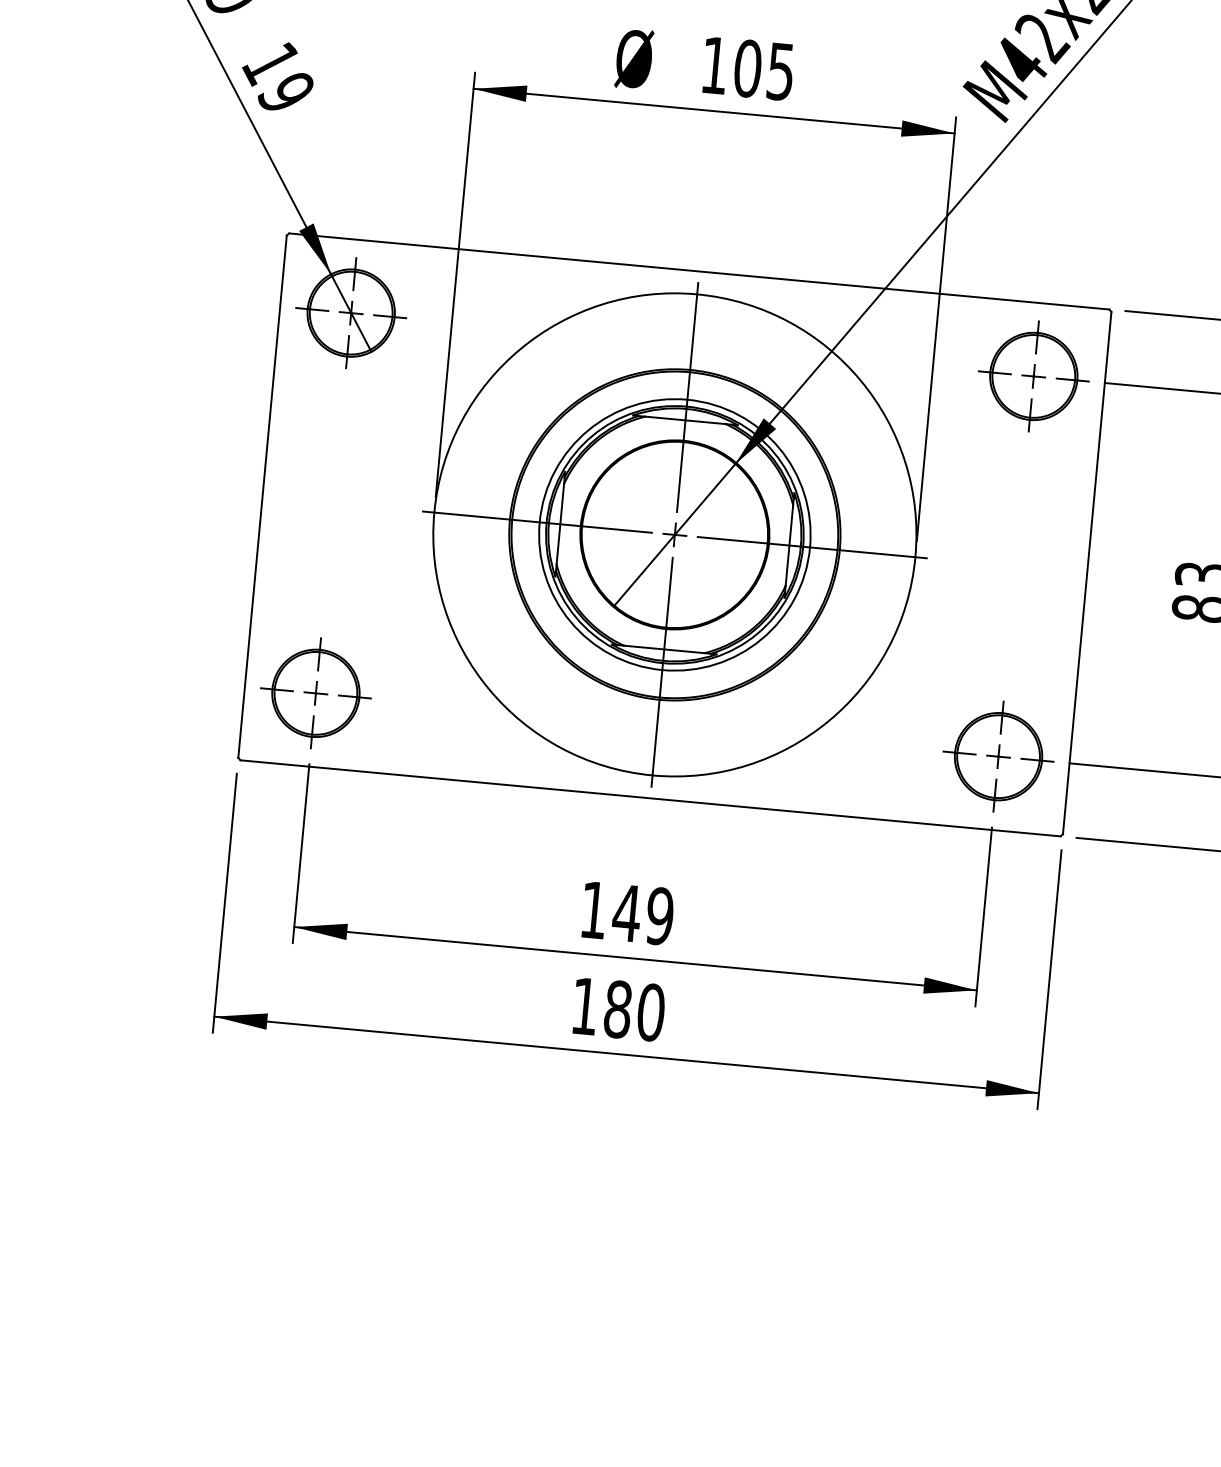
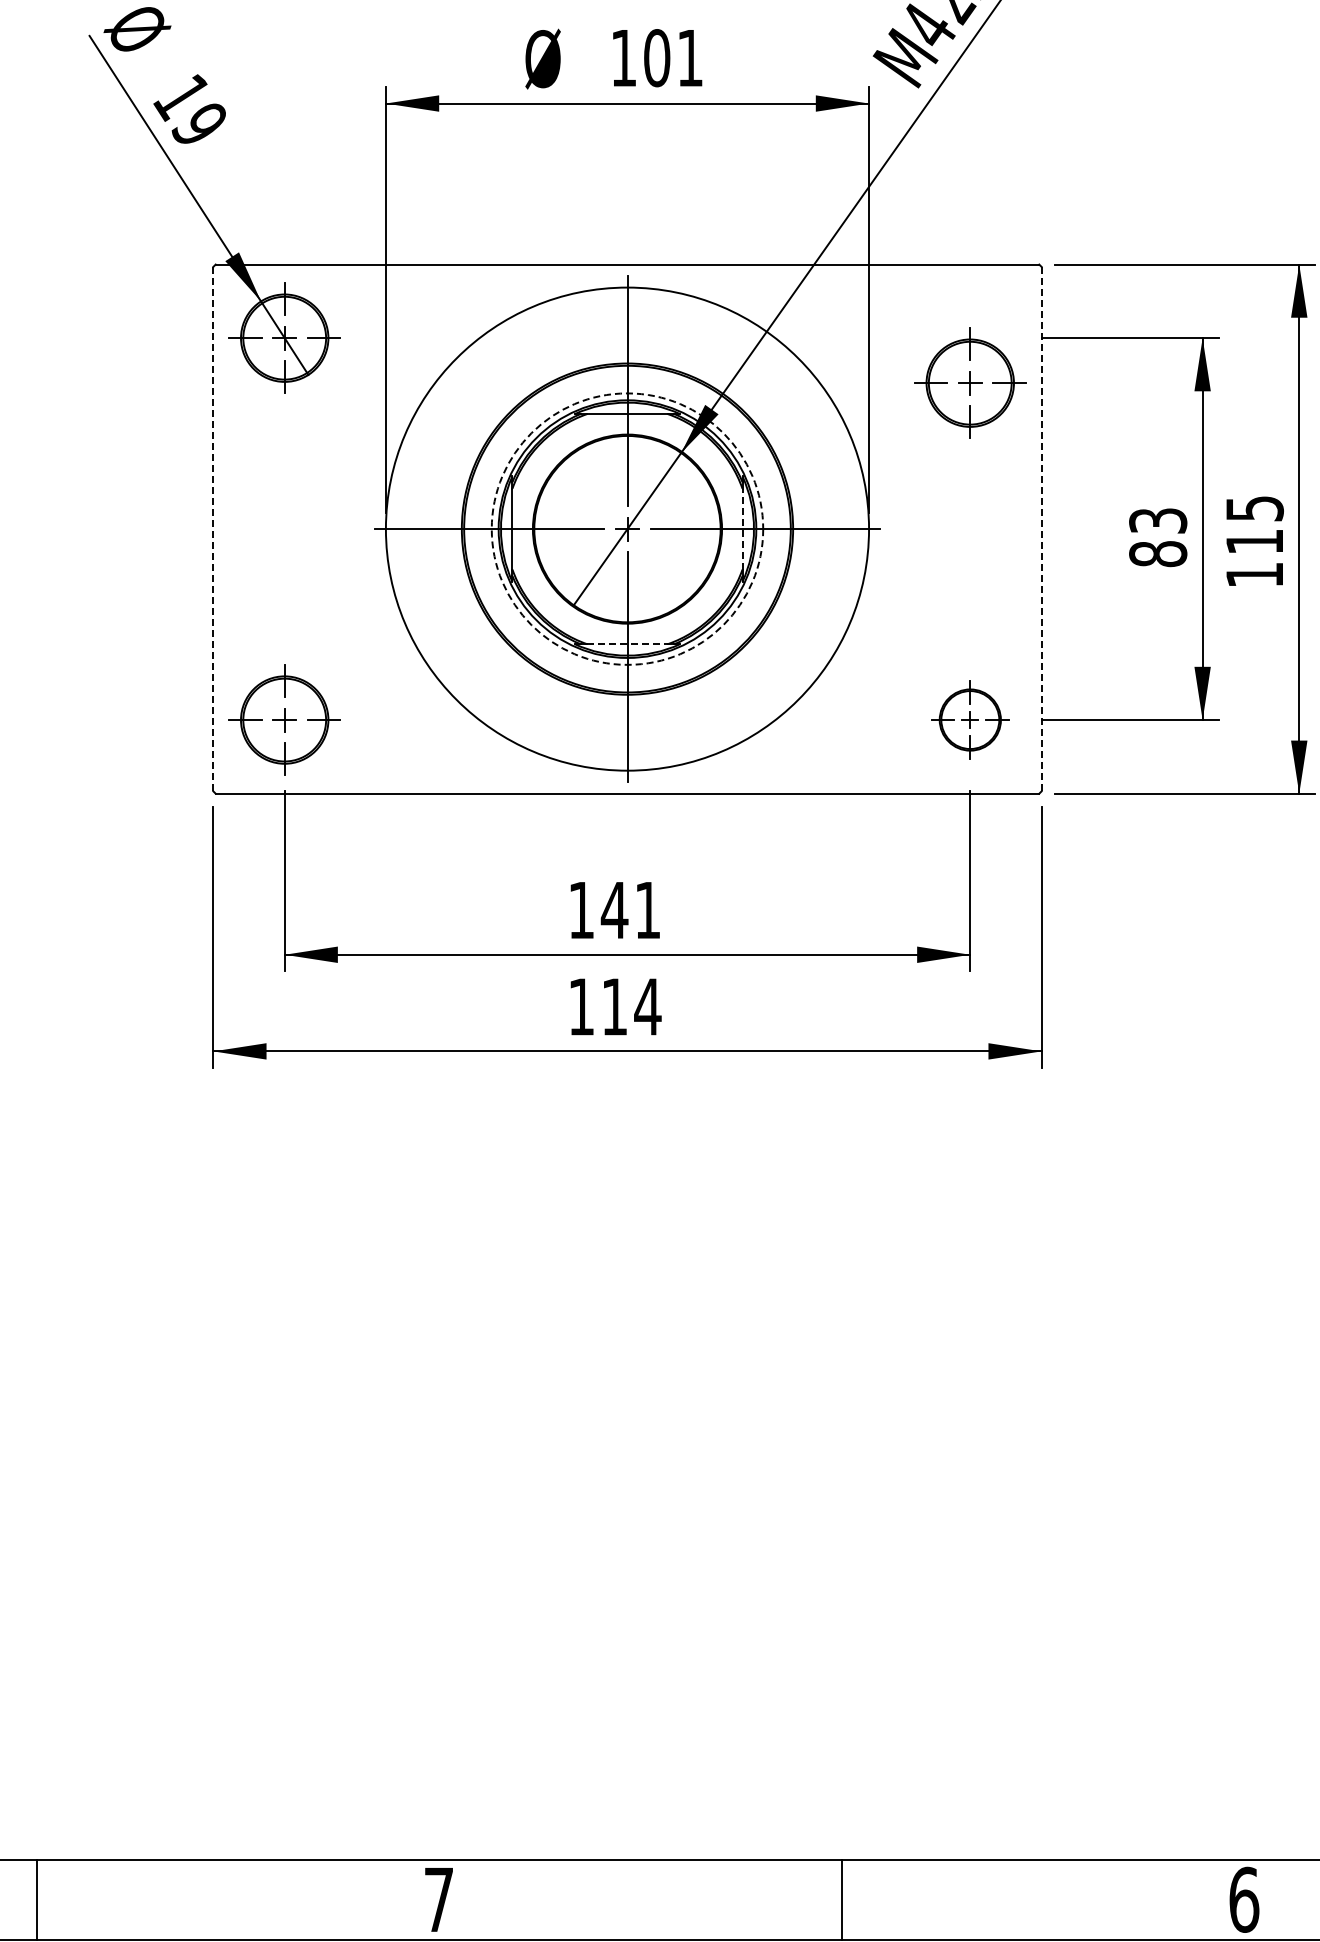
text: (780, 72) -> (689, 58), 105 -> 101
part: (1034, 375) -> (970, 382), moved
line: (262, 497) -> (213, 529), solid -> dashed
circle: (674, 534) -> (627, 528), solid -> dashed
line: (789, 544) -> (742, 528), solid -> dashed
line: (1087, 573) -> (1041, 529), solid -> dashed
line: (664, 649) -> (627, 644), solid -> dashed
part: (998, 756) -> (970, 719), size x0.7
text: (659, 916) -> (647, 910), 149 -> 141
text: (634, 1010) -> (631, 1006), 180 -> 114

